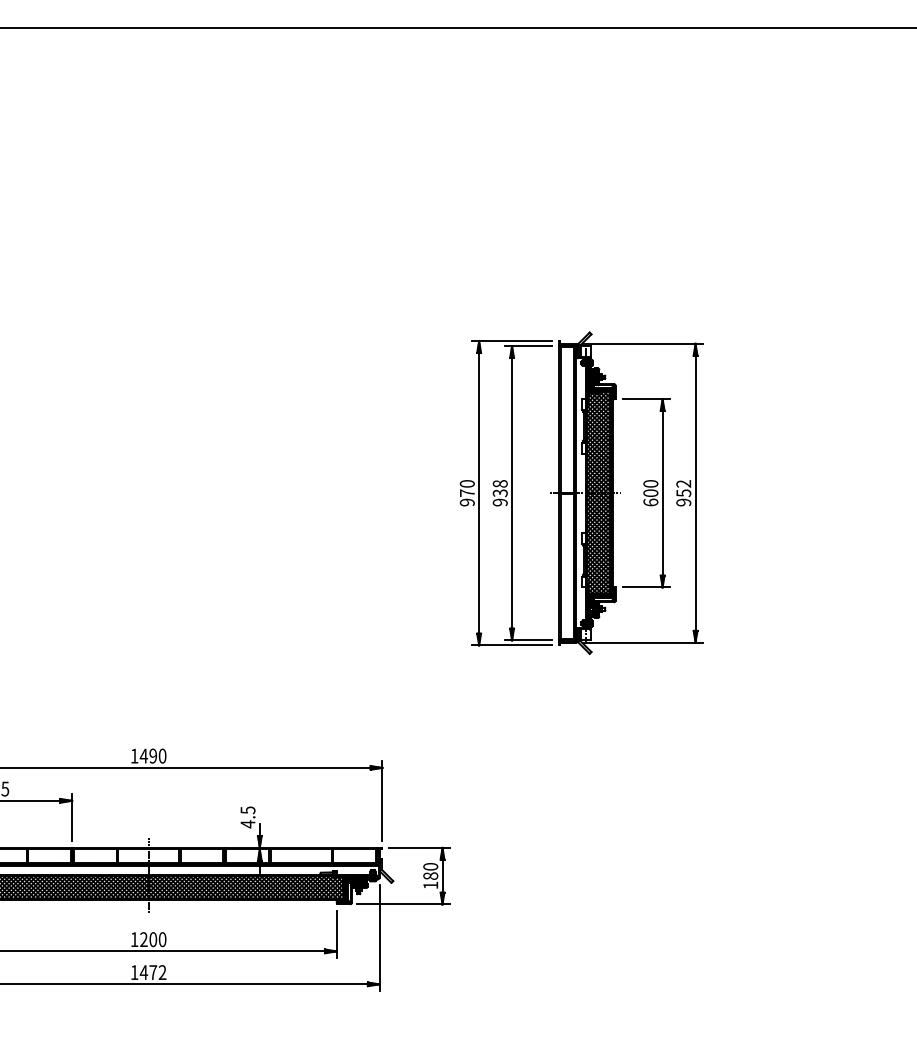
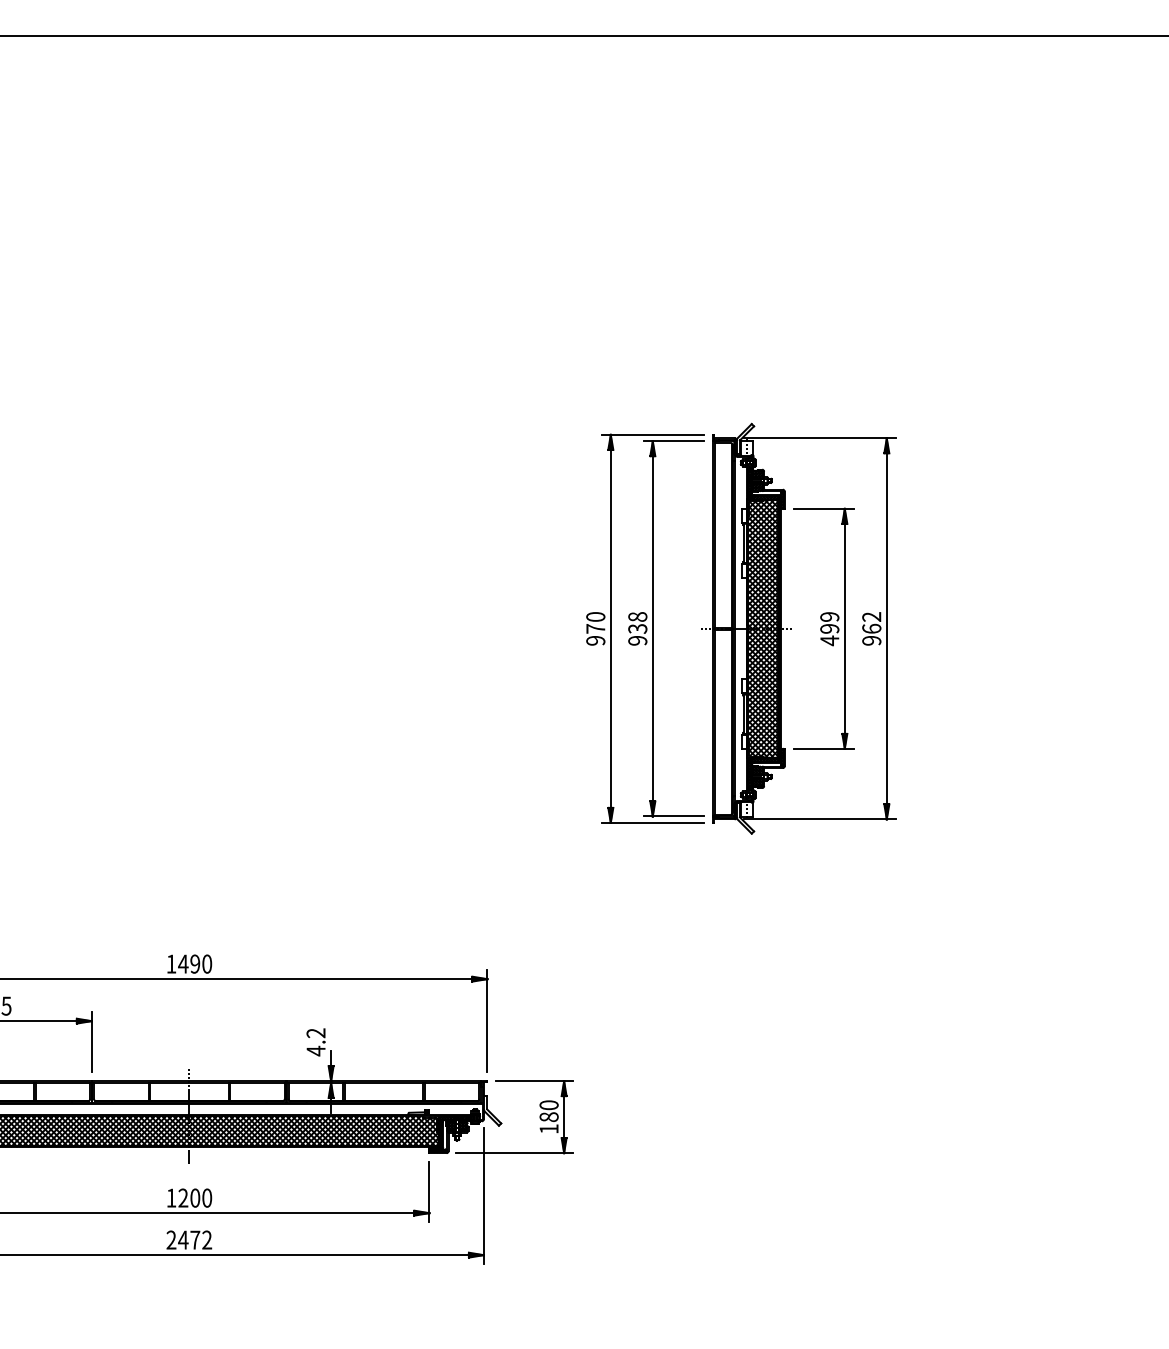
text: (683, 492) -> (871, 628), 952 -> 962
text: (650, 493) -> (829, 629), 600 -> 499
text: (247, 810) -> (315, 1033), 4.5 -> 4.2
text: (134, 972) -> (171, 1239), 1472 -> 2472

